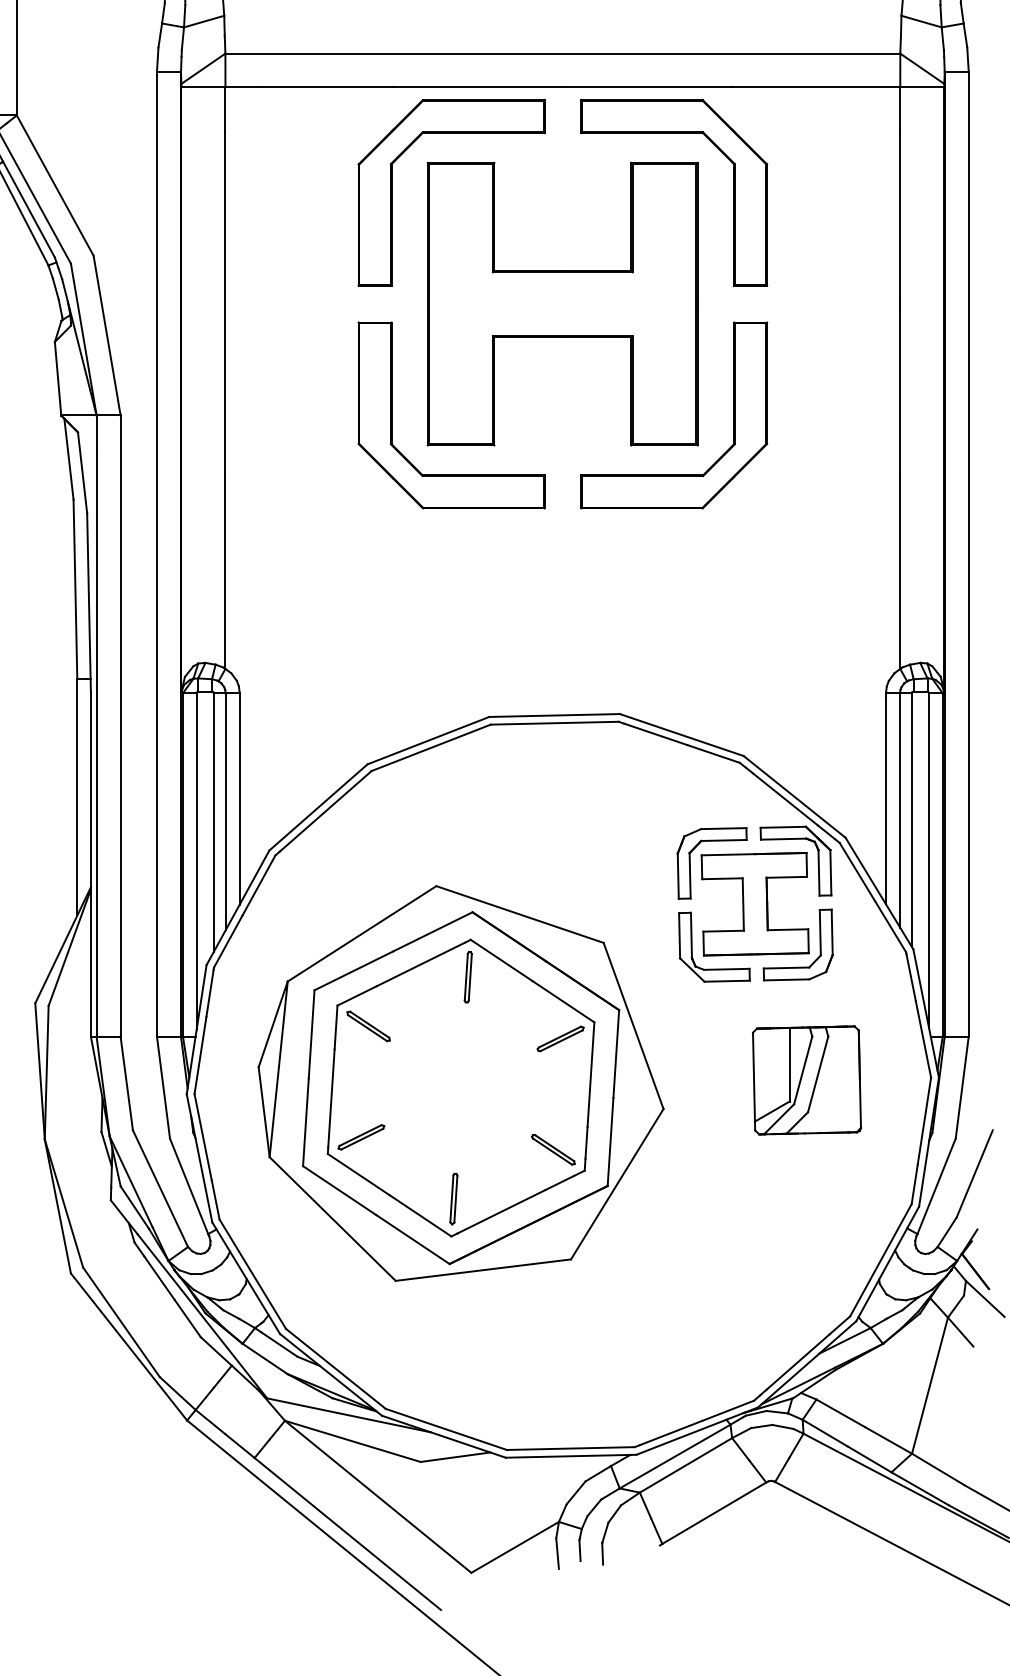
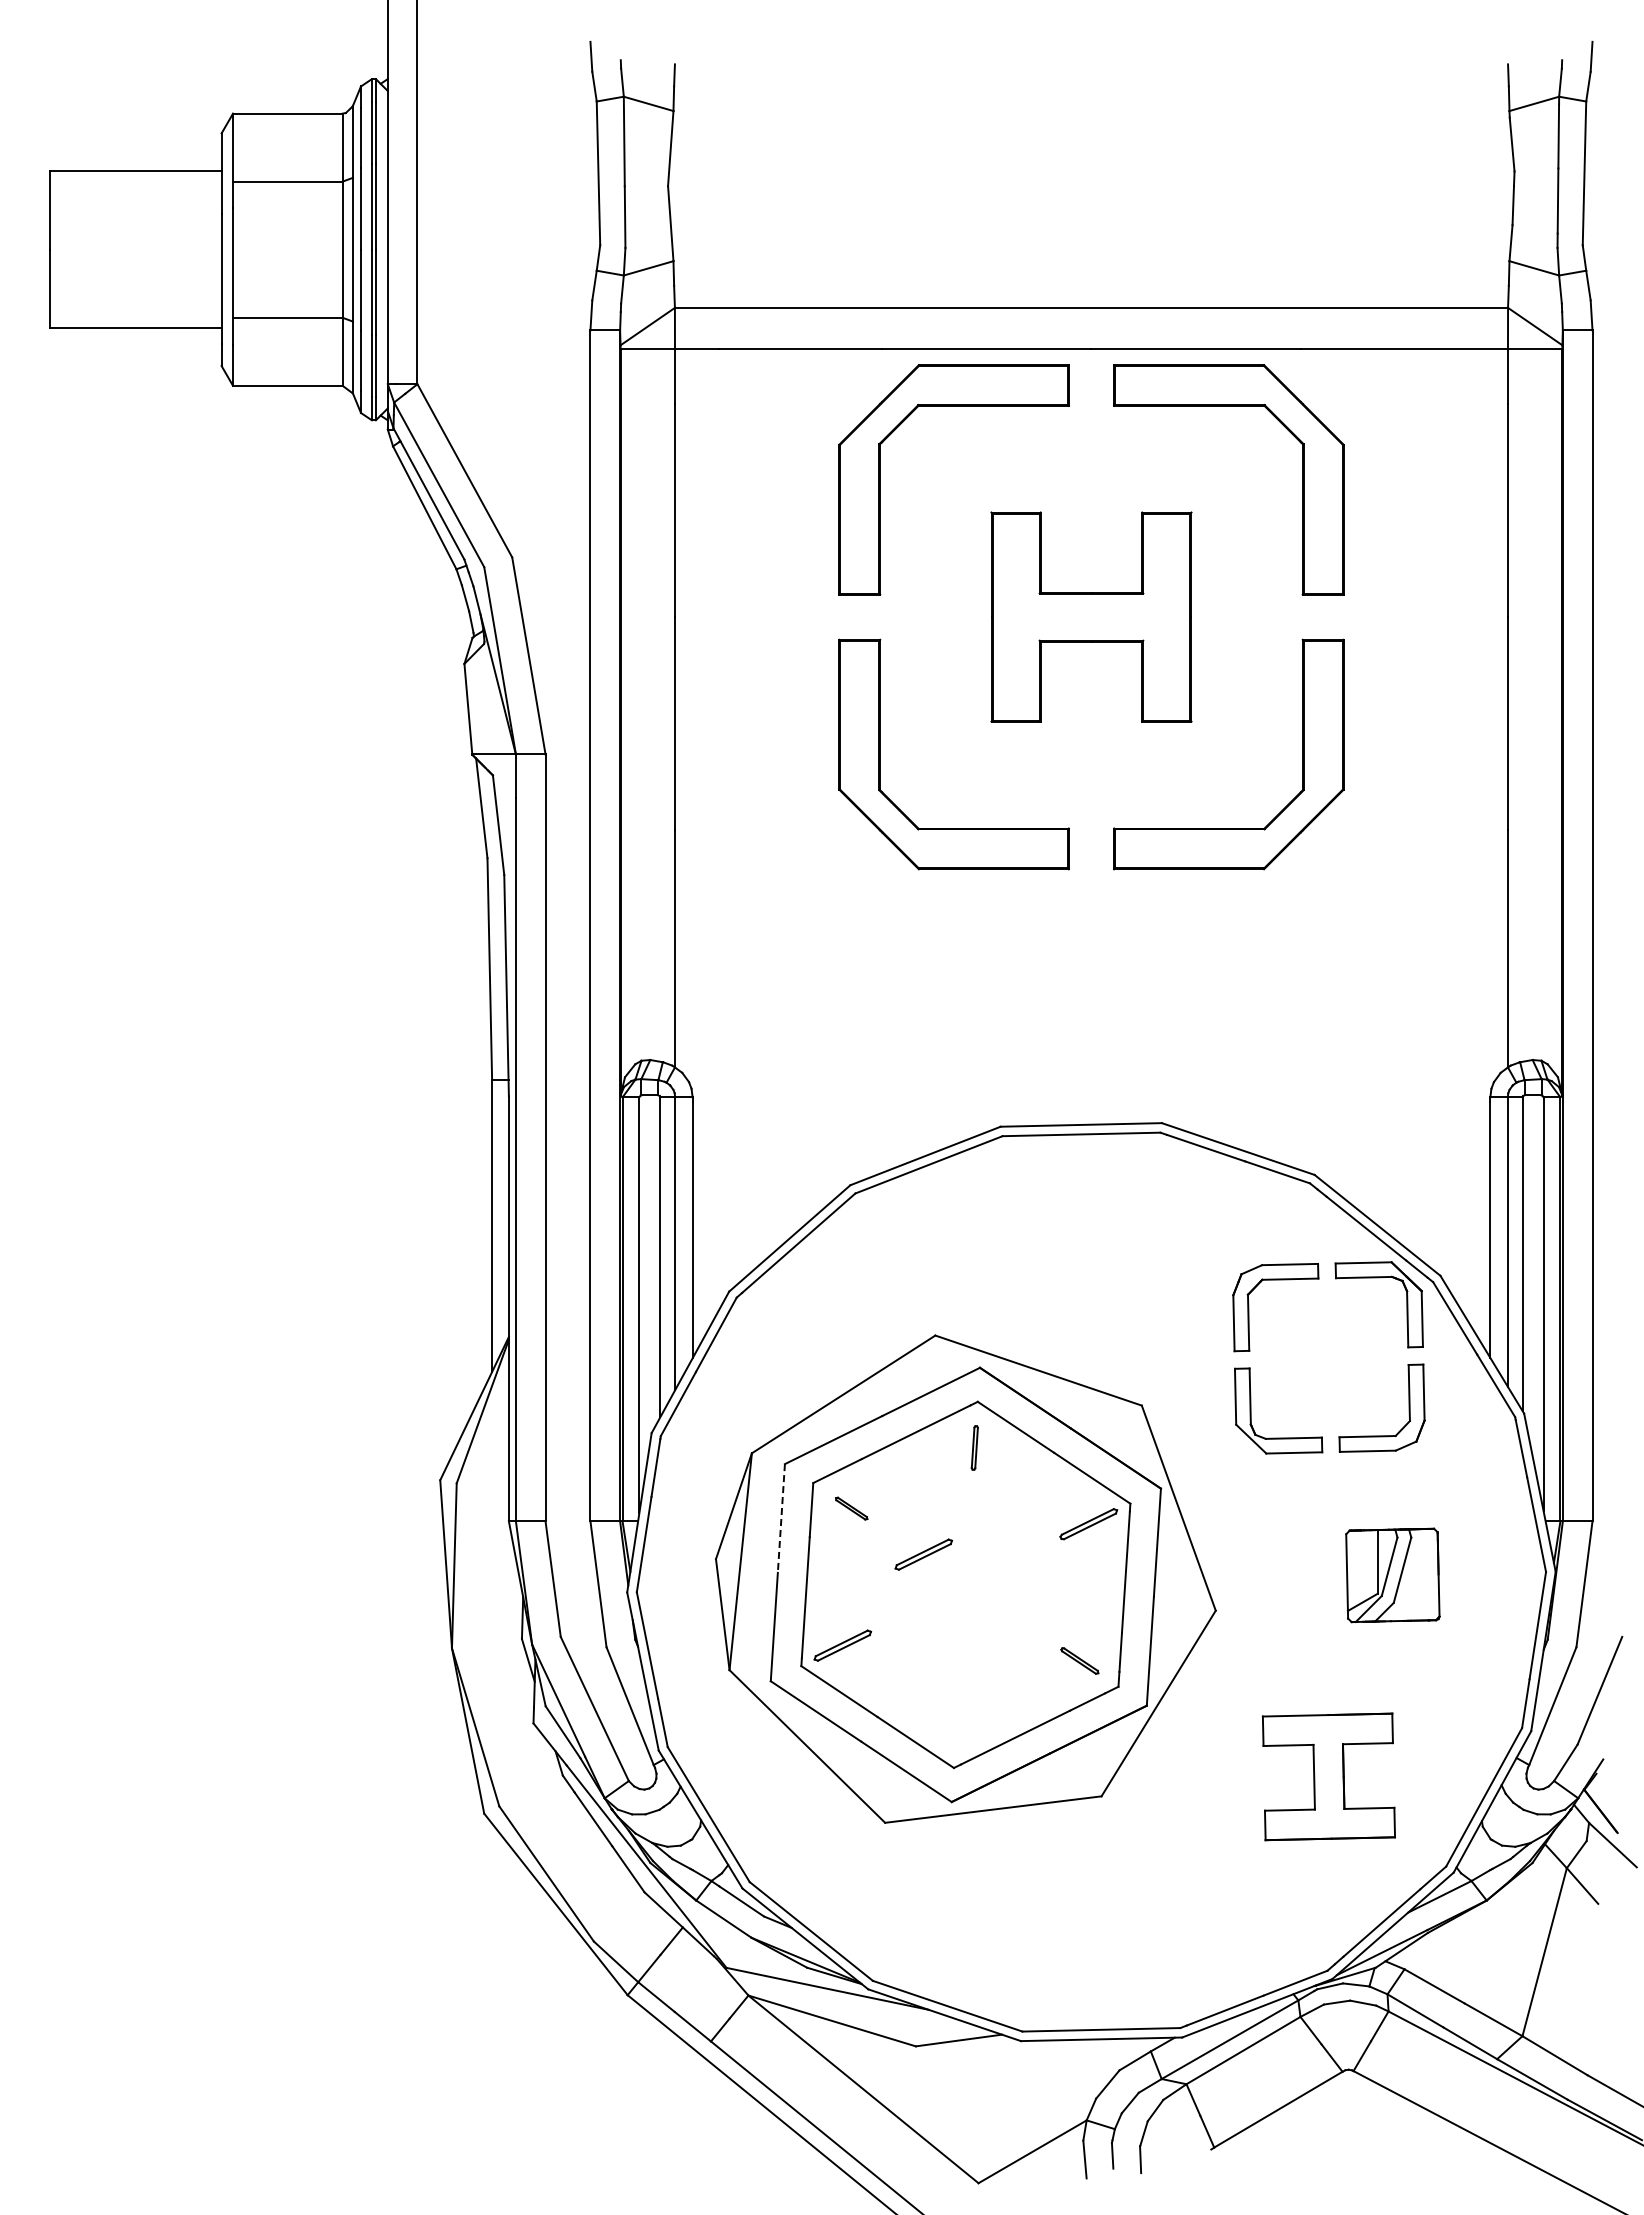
part: (562, 303) -> (1091, 616), size x0.6
part: (754, 903) -> (1328, 1776), moved
part: (468, 976) -> (974, 1447), size x0.7
part: (368, 1026) -> (851, 1508), size x0.6
line: (311, 1035) -> (781, 1519), solid -> dashed
part: (426, 1063) -> (923, 1554), added
part: (806, 1080) -> (1392, 1575), size x0.7
part: (553, 1149) -> (1079, 1660), size x0.7
part: (453, 1198) -> (956, 1721), removed

